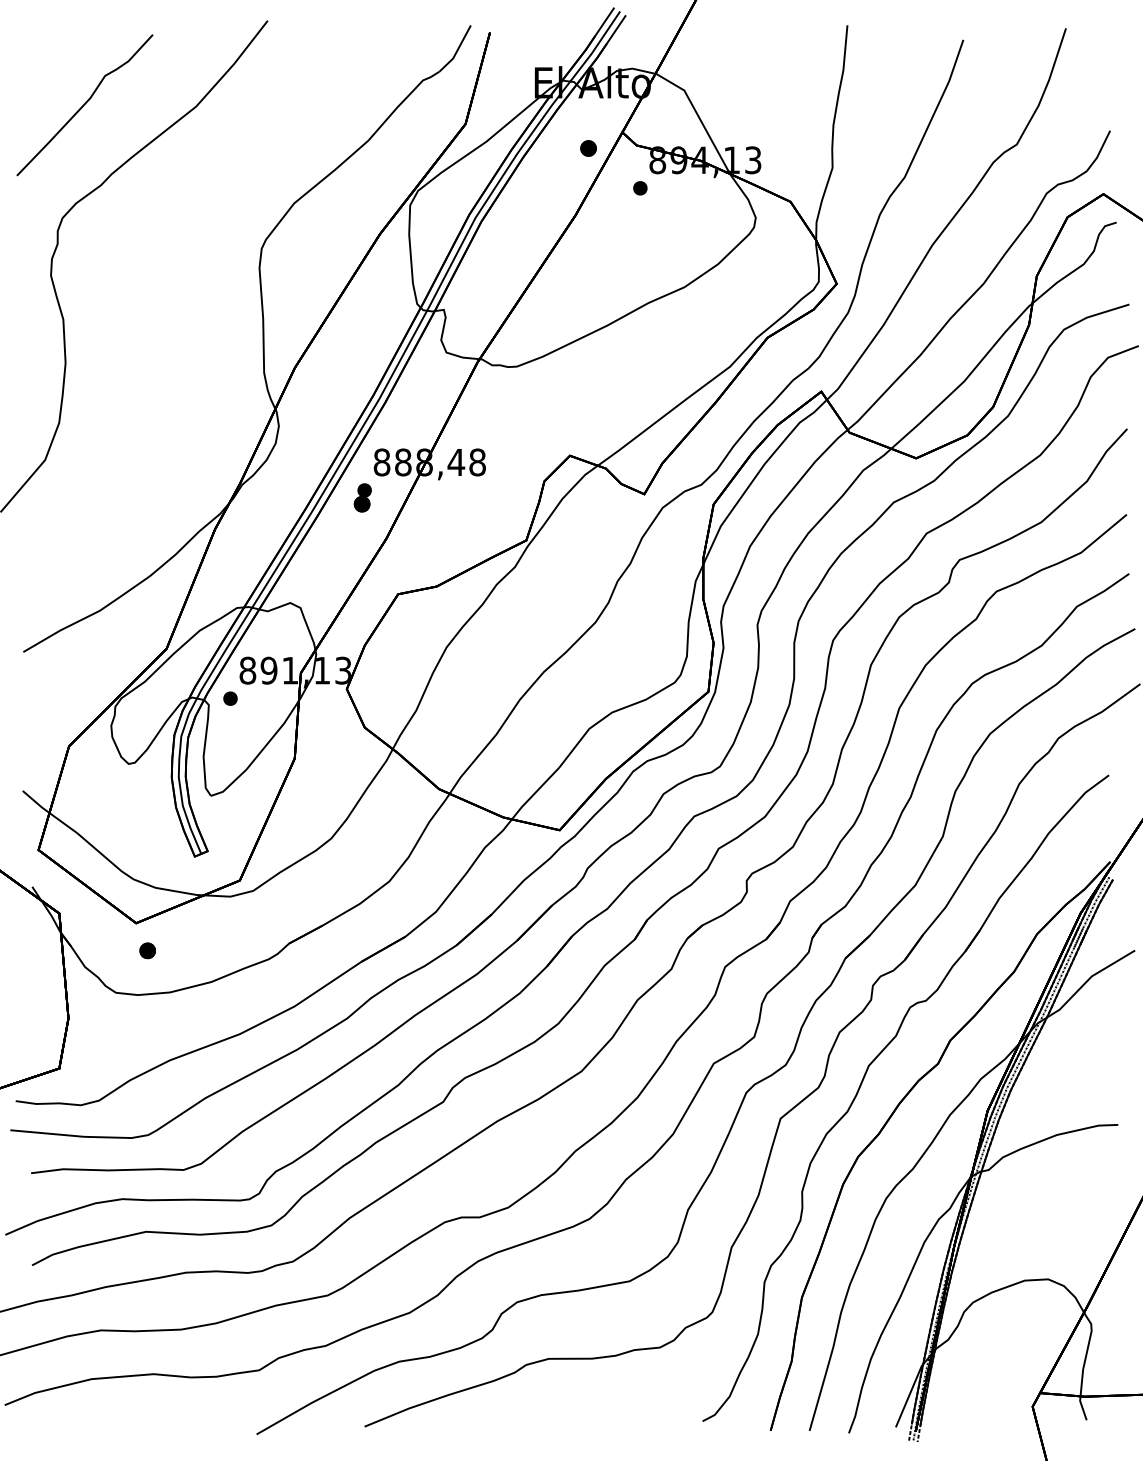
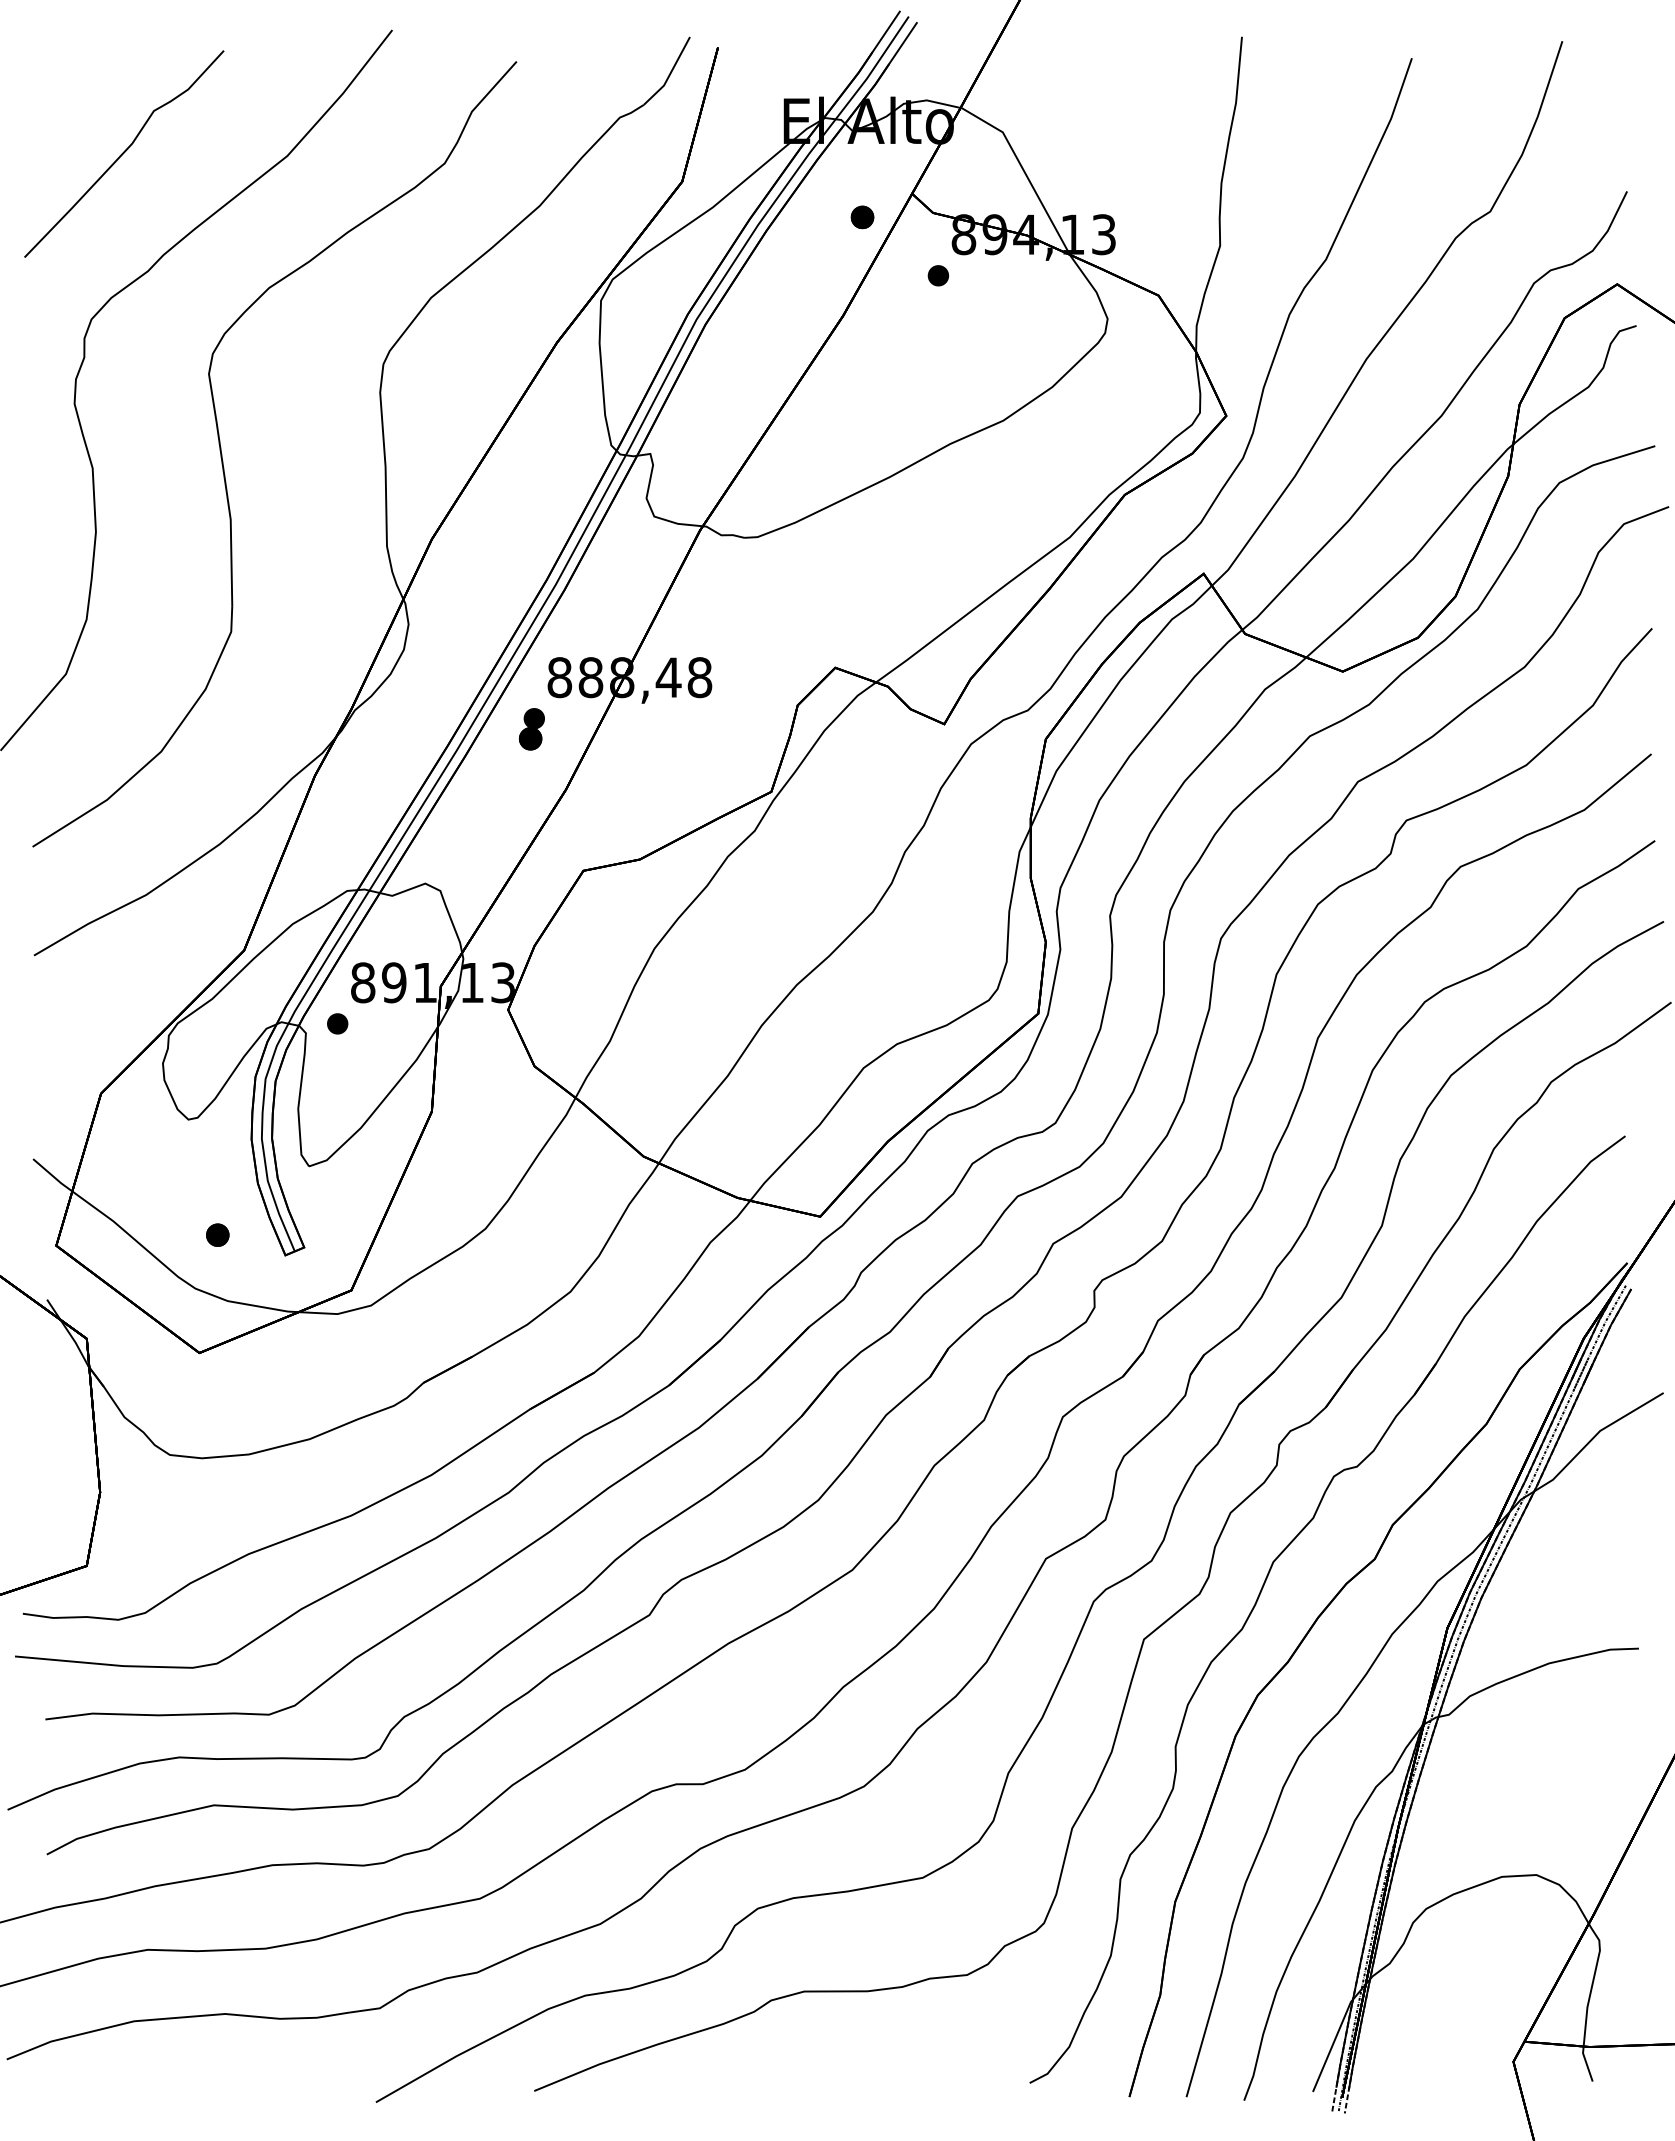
part: (153, 317) -> (224, 465), added
part: (147, 950) -> (217, 1234), moved

